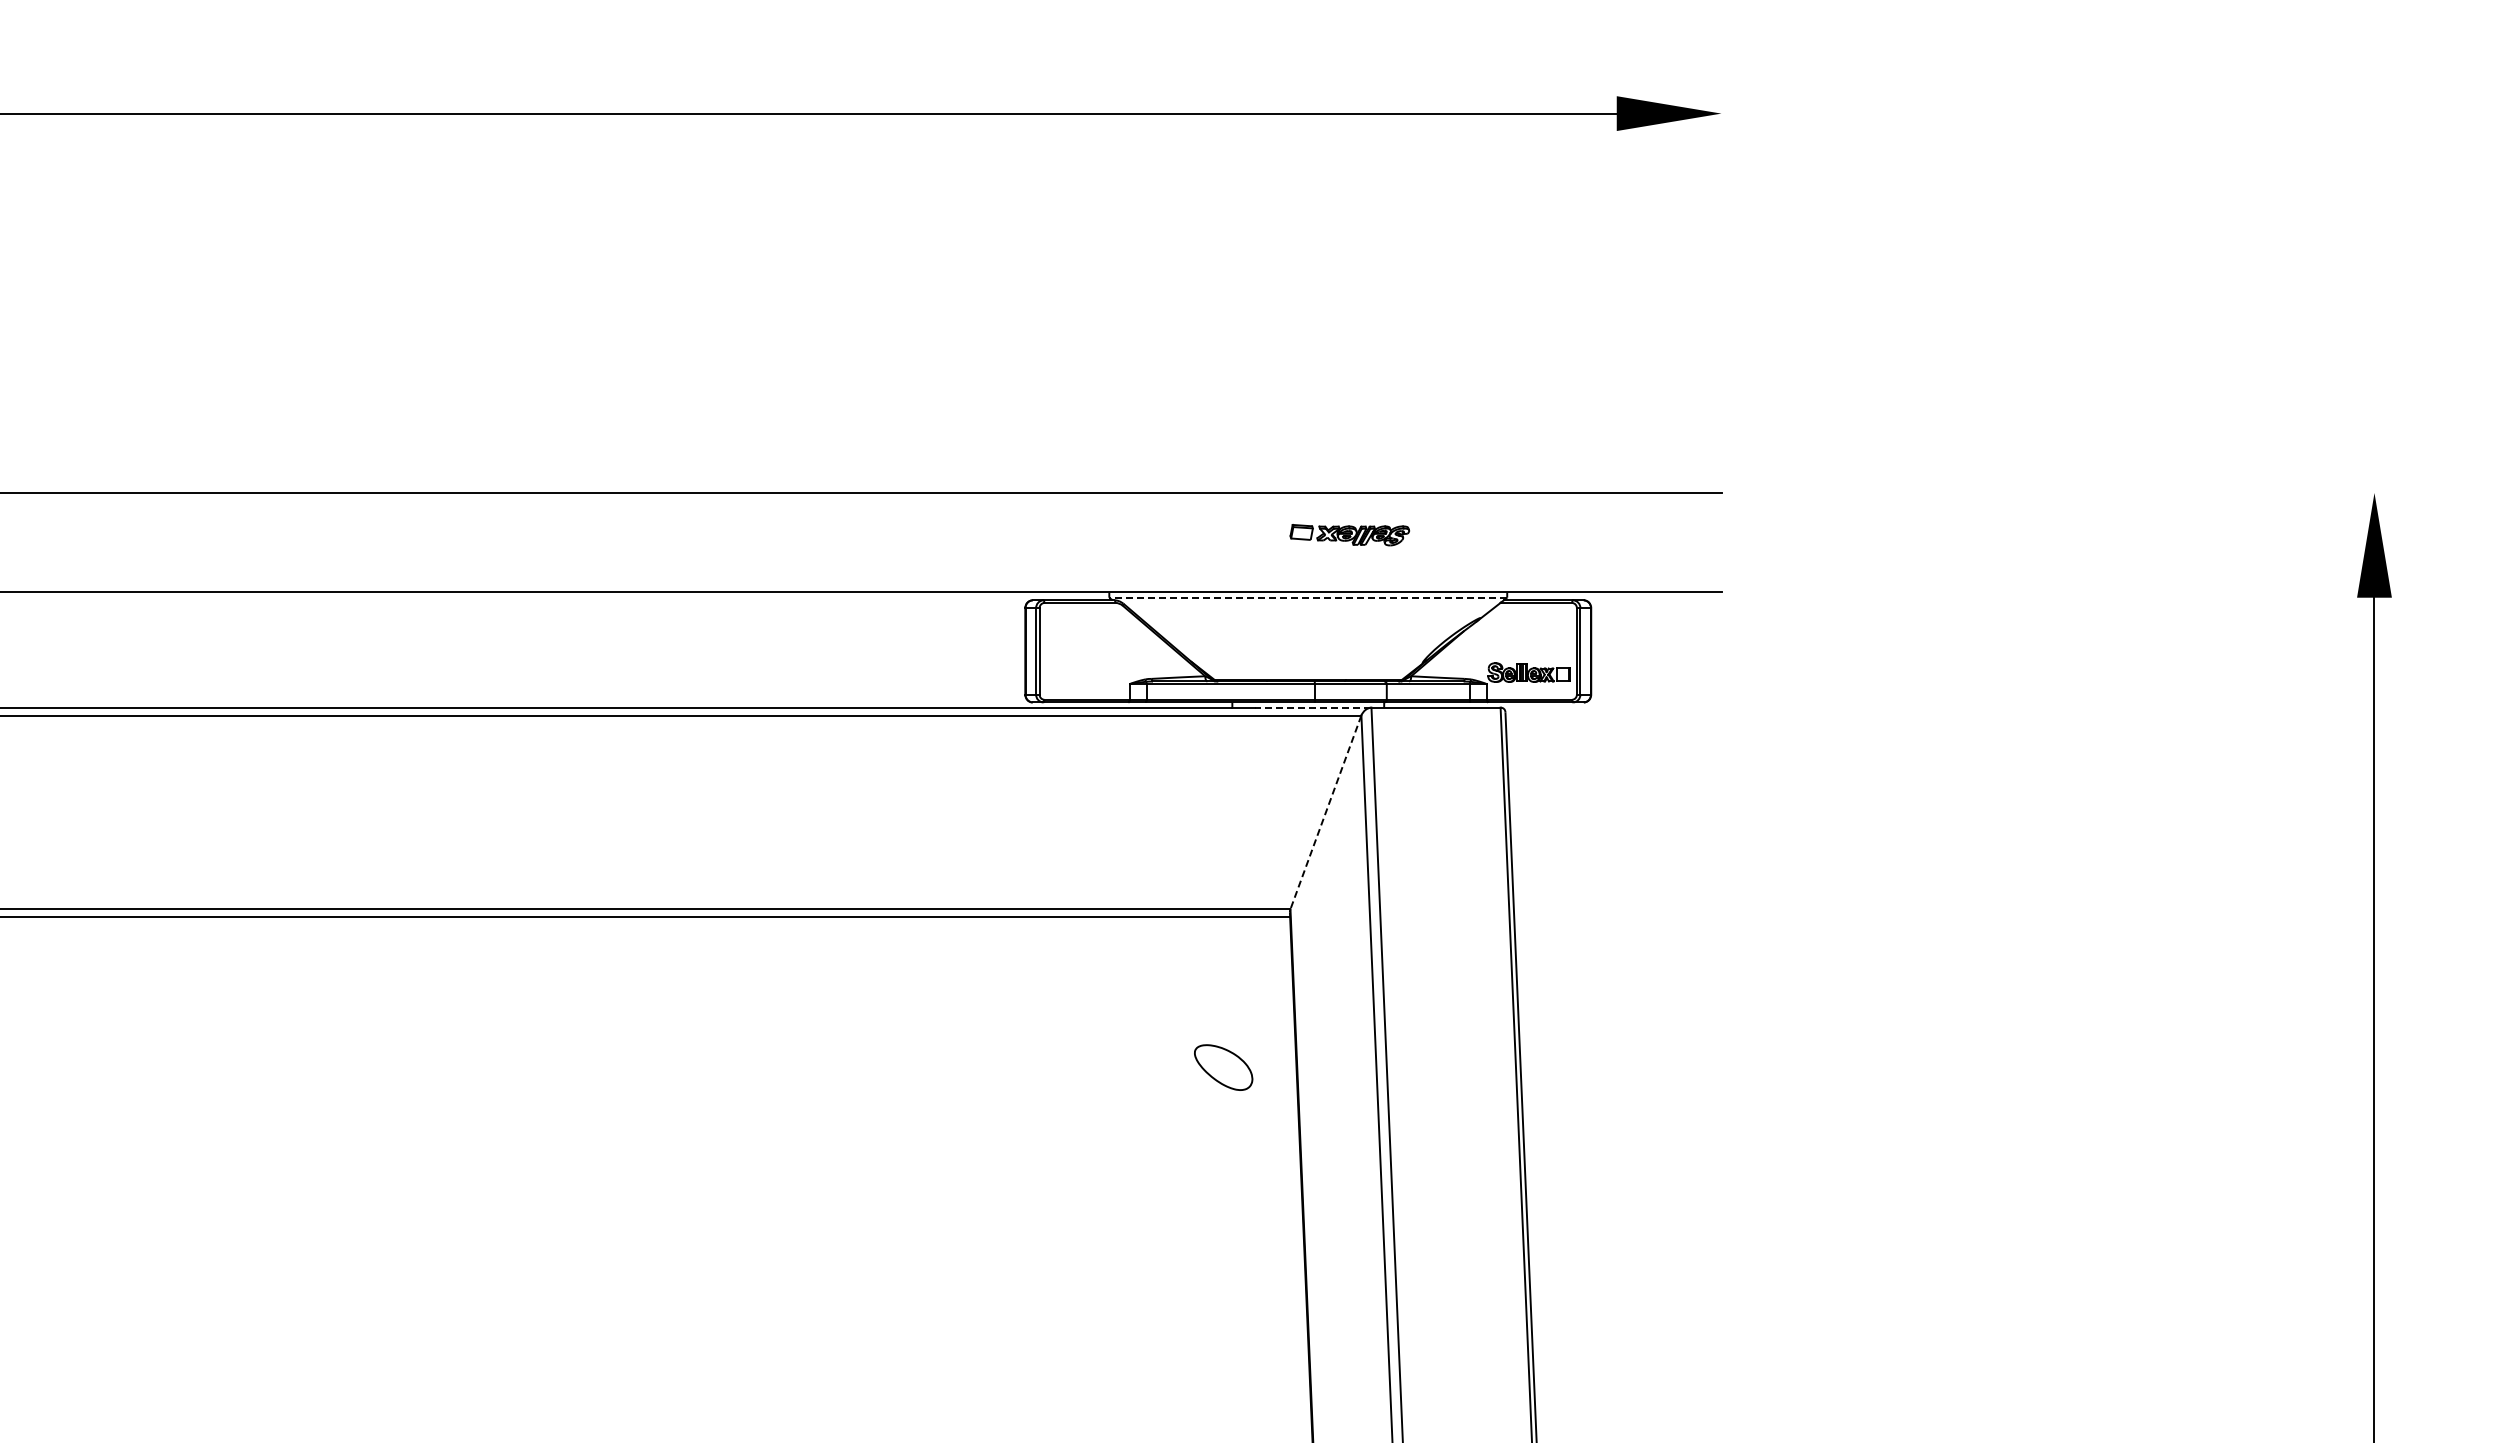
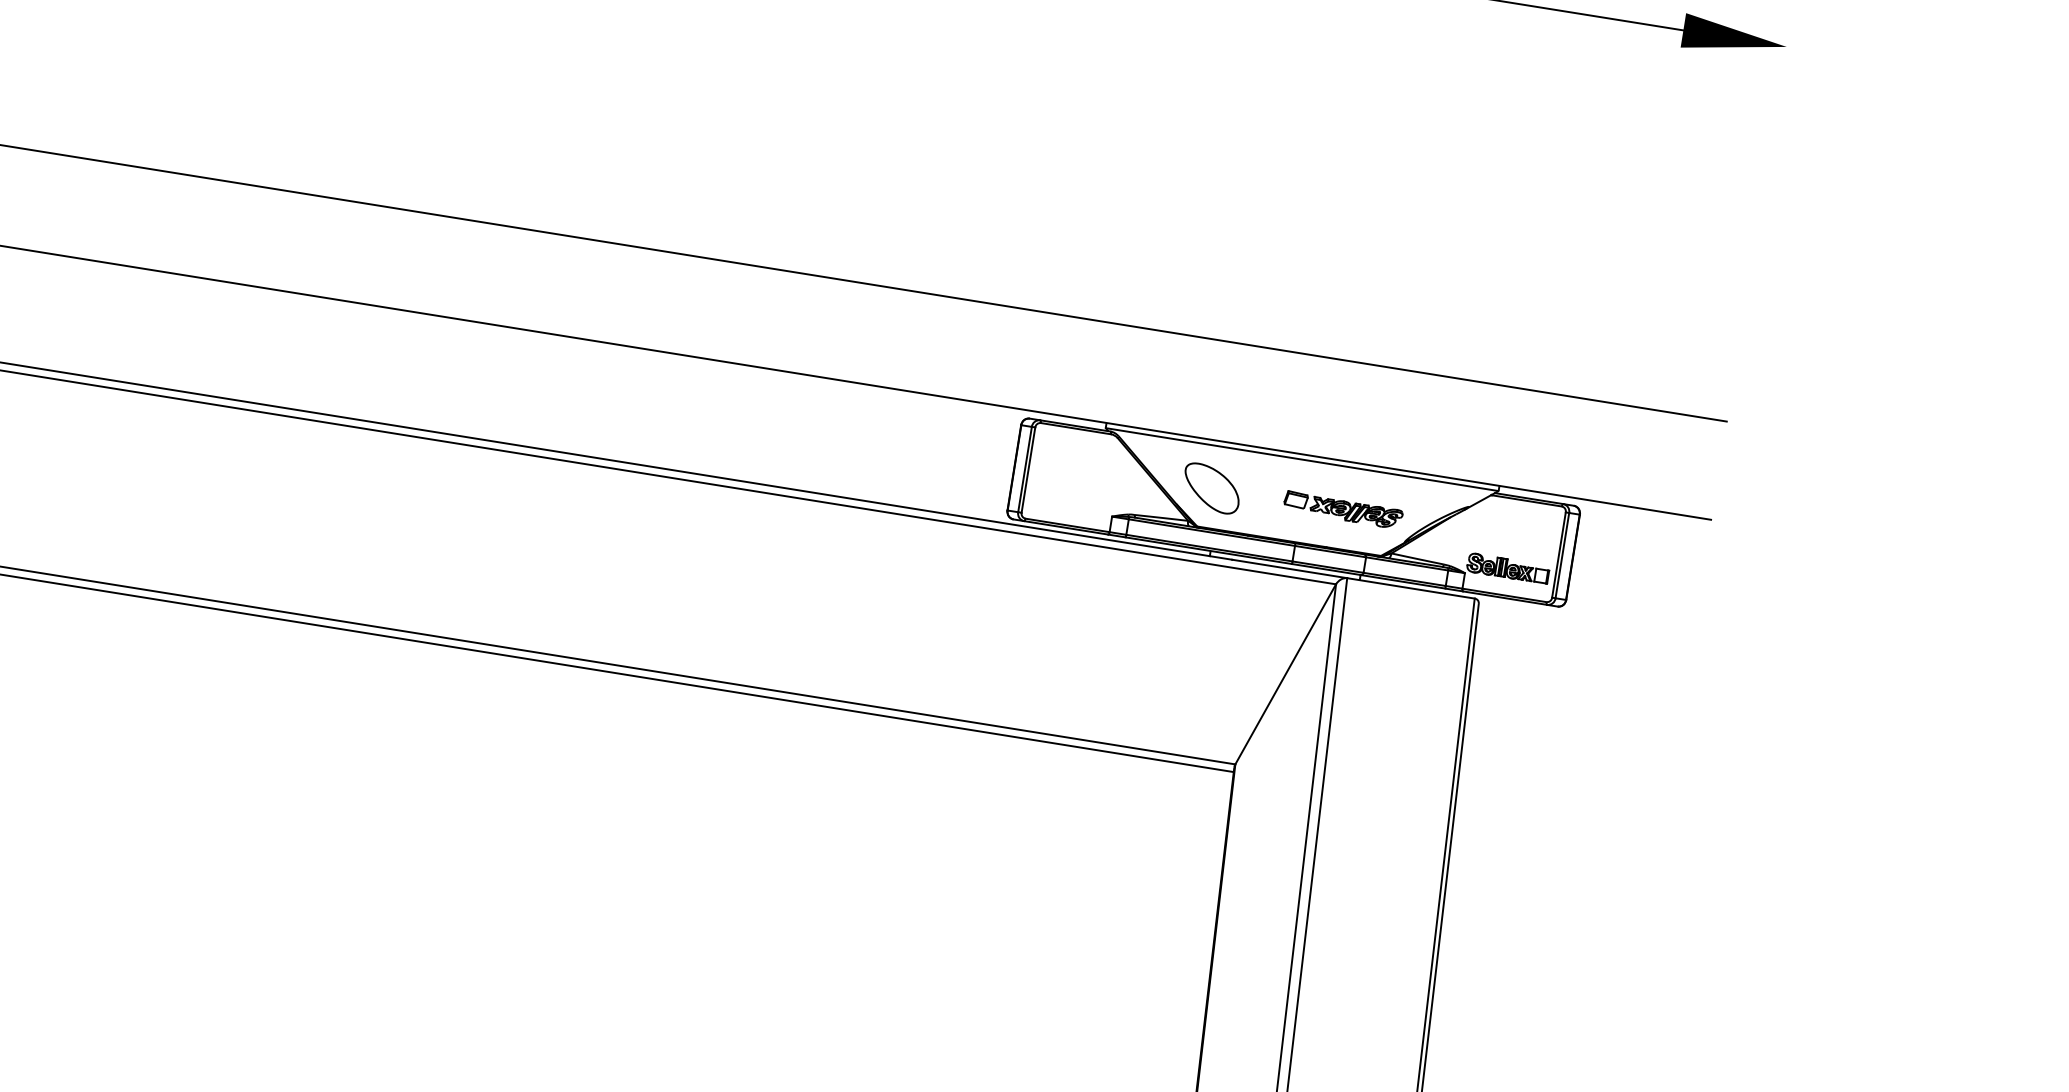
part: (1349, 535) -> (1342, 510), moved
line: (1308, 597) -> (1302, 459), dashed -> solid
line: (1312, 707) -> (1289, 568), dashed -> solid
line: (1325, 812) -> (1285, 674), dashed -> solid
part: (1223, 1067) -> (1211, 488), moved

